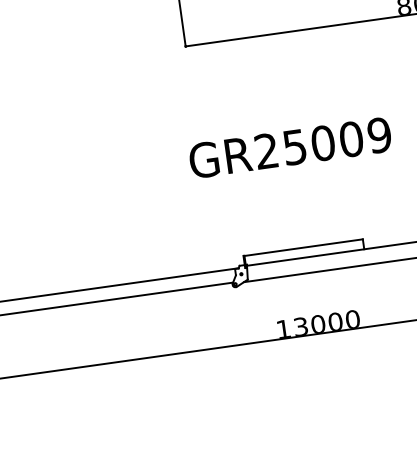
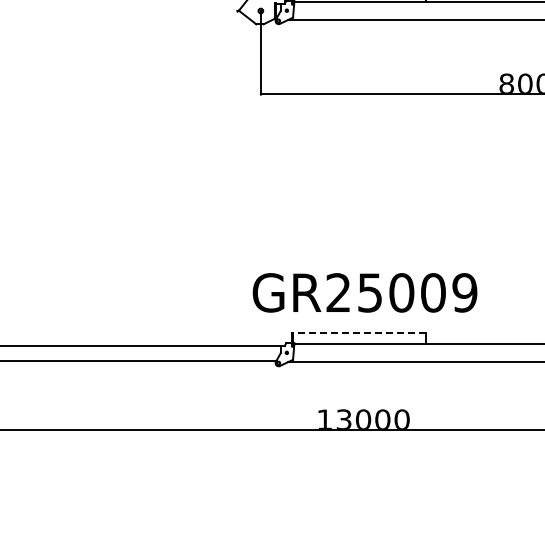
text: (289, 147) -> (364, 292), moved
line: (302, 247) -> (358, 333), solid -> dashed

